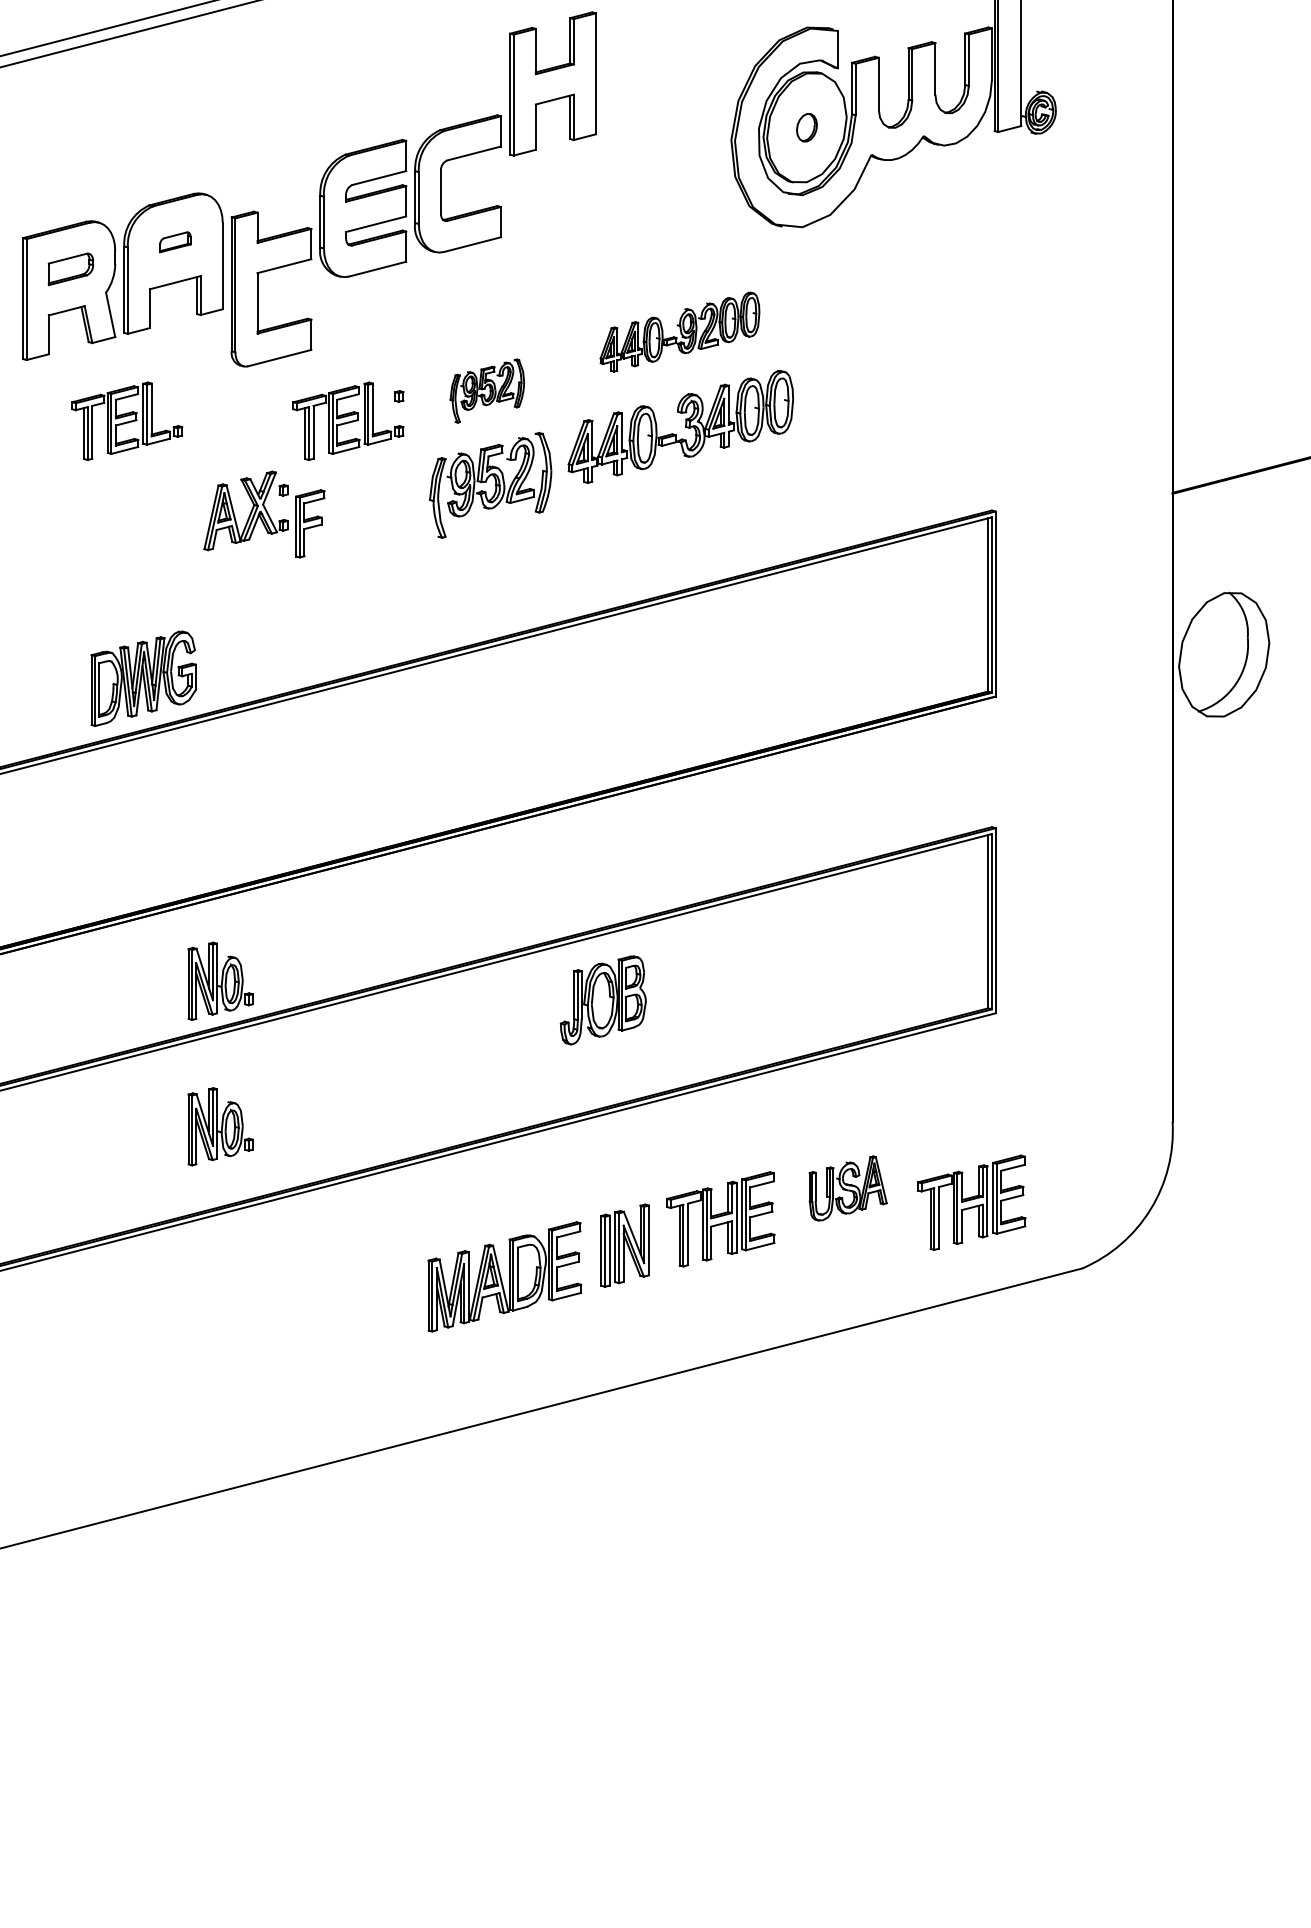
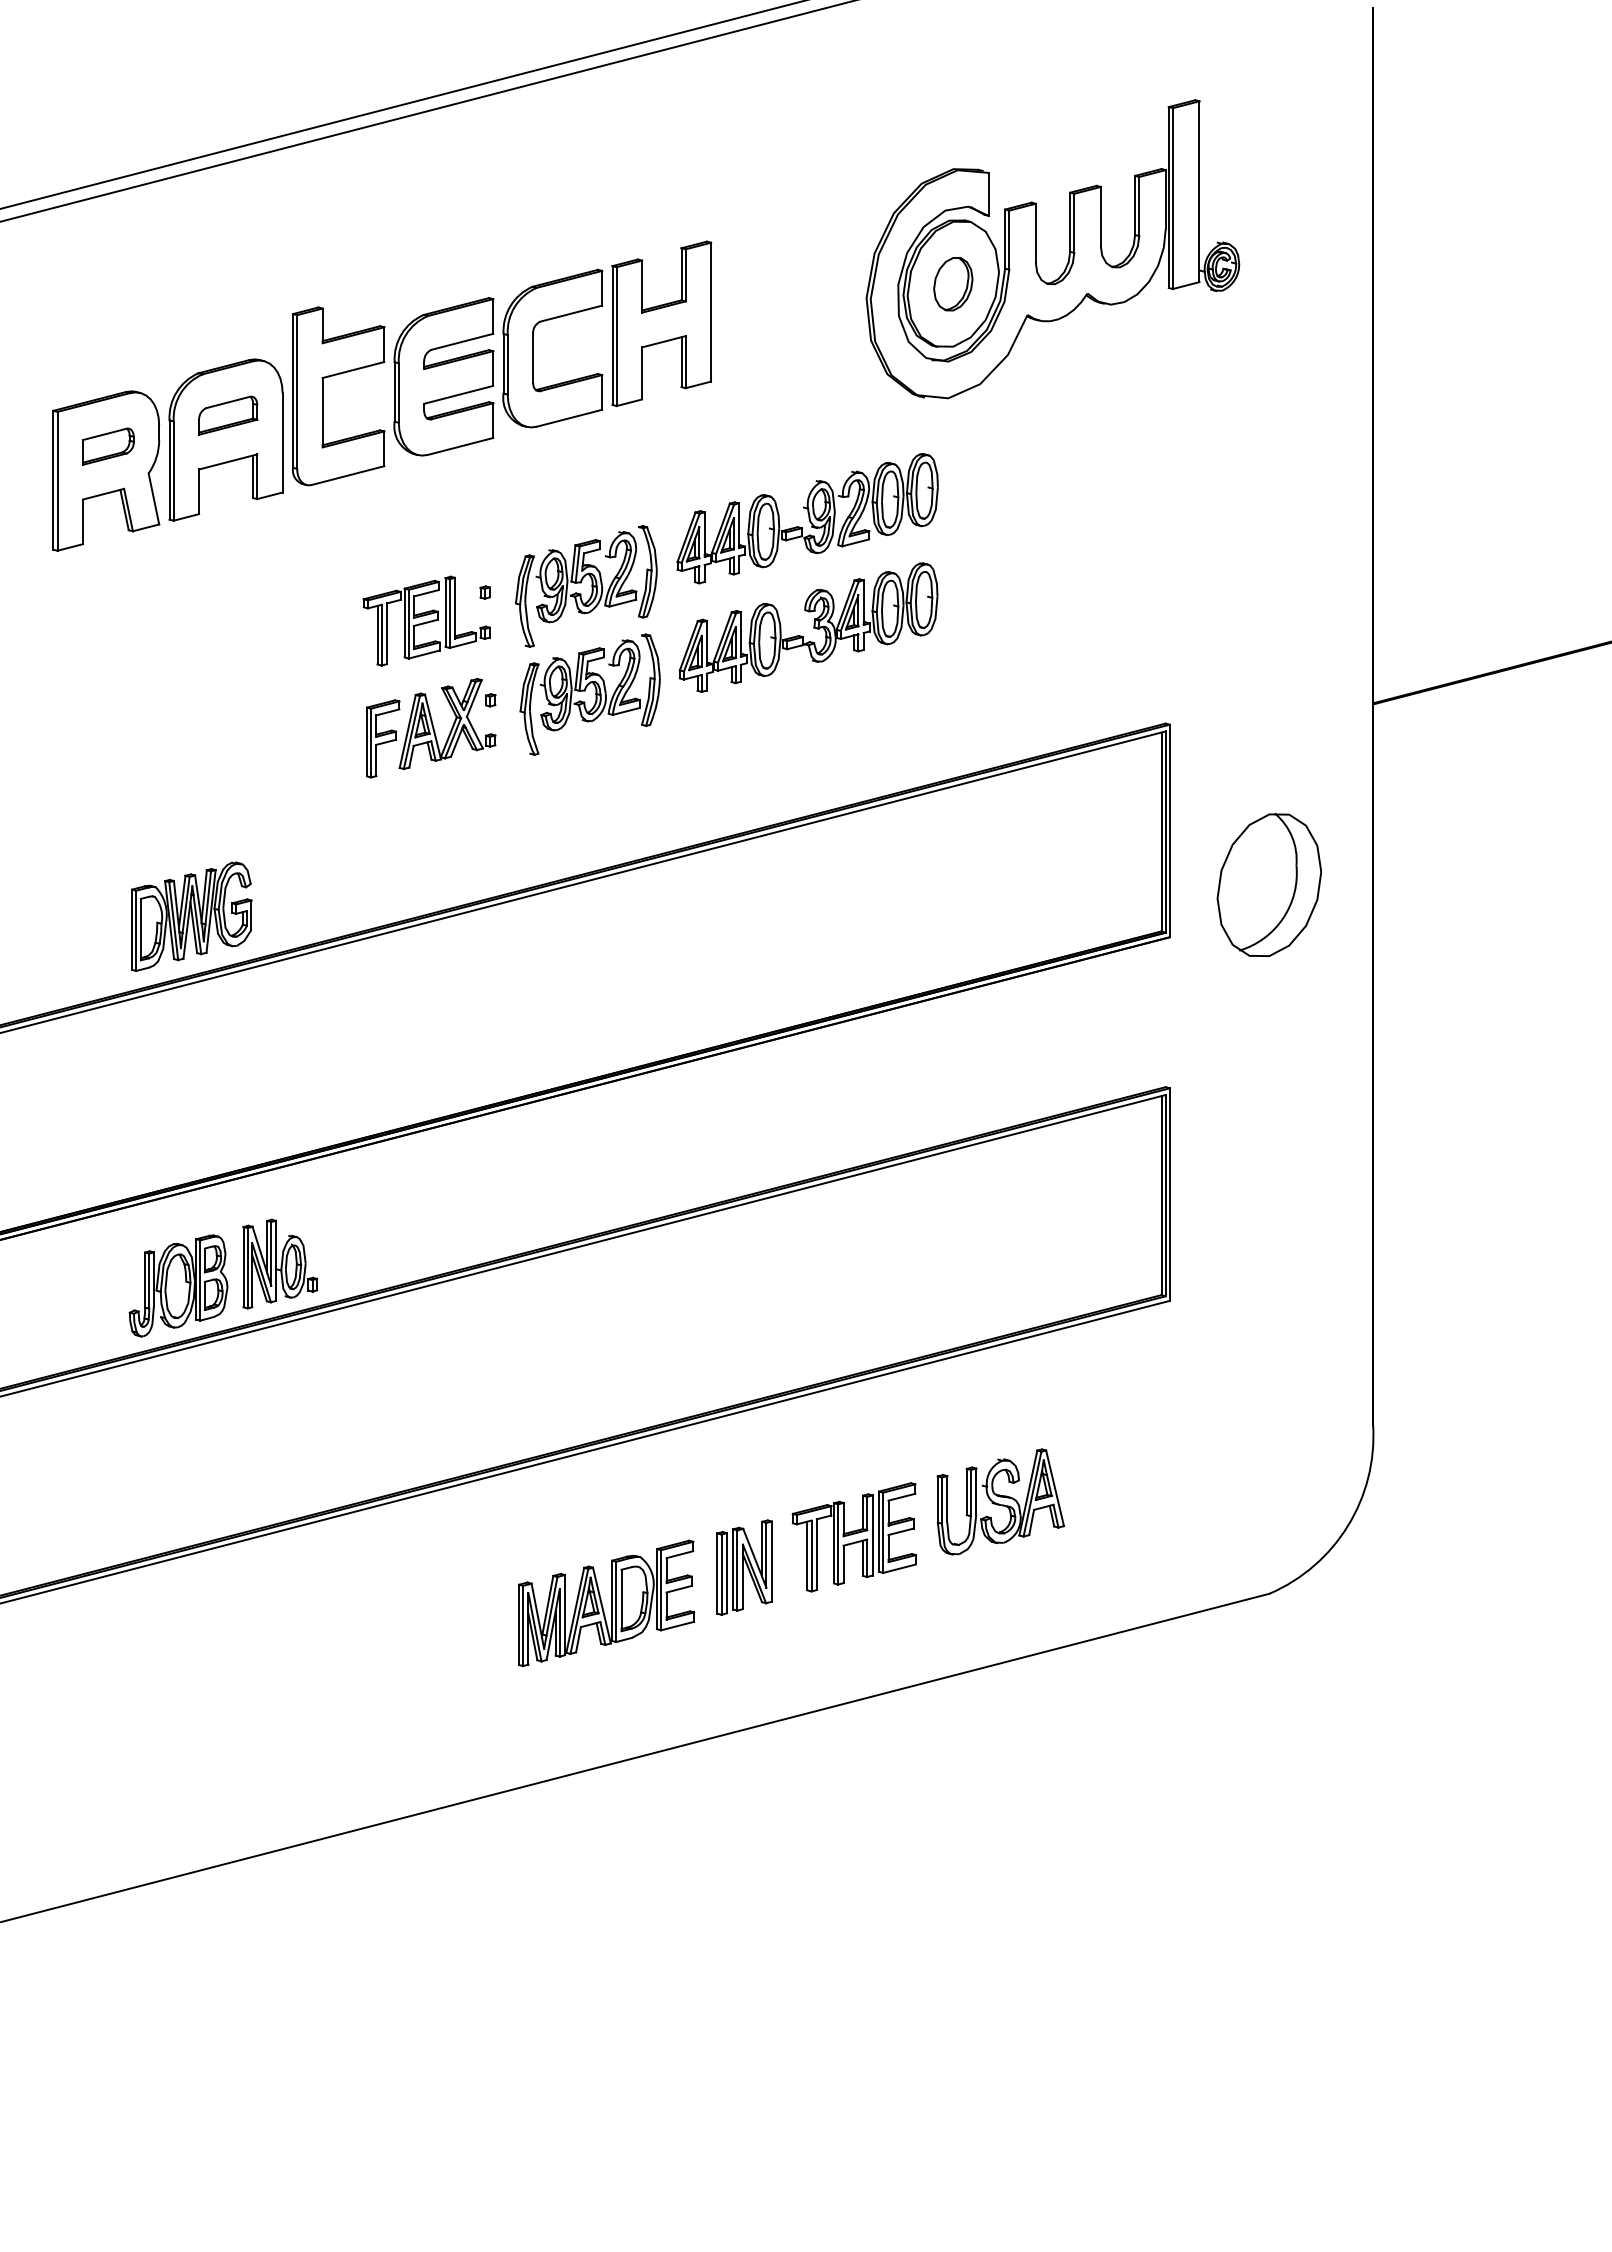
part: (552, 83) -> (661, 323), moved
part: (807, 127) -> (953, 283), size x1.67
part: (175, 242) -> (228, 415), size x1.67
part: (258, 289) -> (323, 396), moved
part: (679, 331) -> (807, 518), size x1.43
part: (487, 391) -> (586, 586), size x1.67
part: (126, 420) -> (172, 620), removed
part: (246, 510) -> (447, 723), moved
part: (1224, 654) -> (1269, 884), moved
part: (603, 999) -> (178, 1285), moved
part: (220, 1126) -> (280, 1430), removed
part: (848, 1188) -> (1000, 1501), size x1.43
part: (970, 1202) -> (1141, 1518), removed

